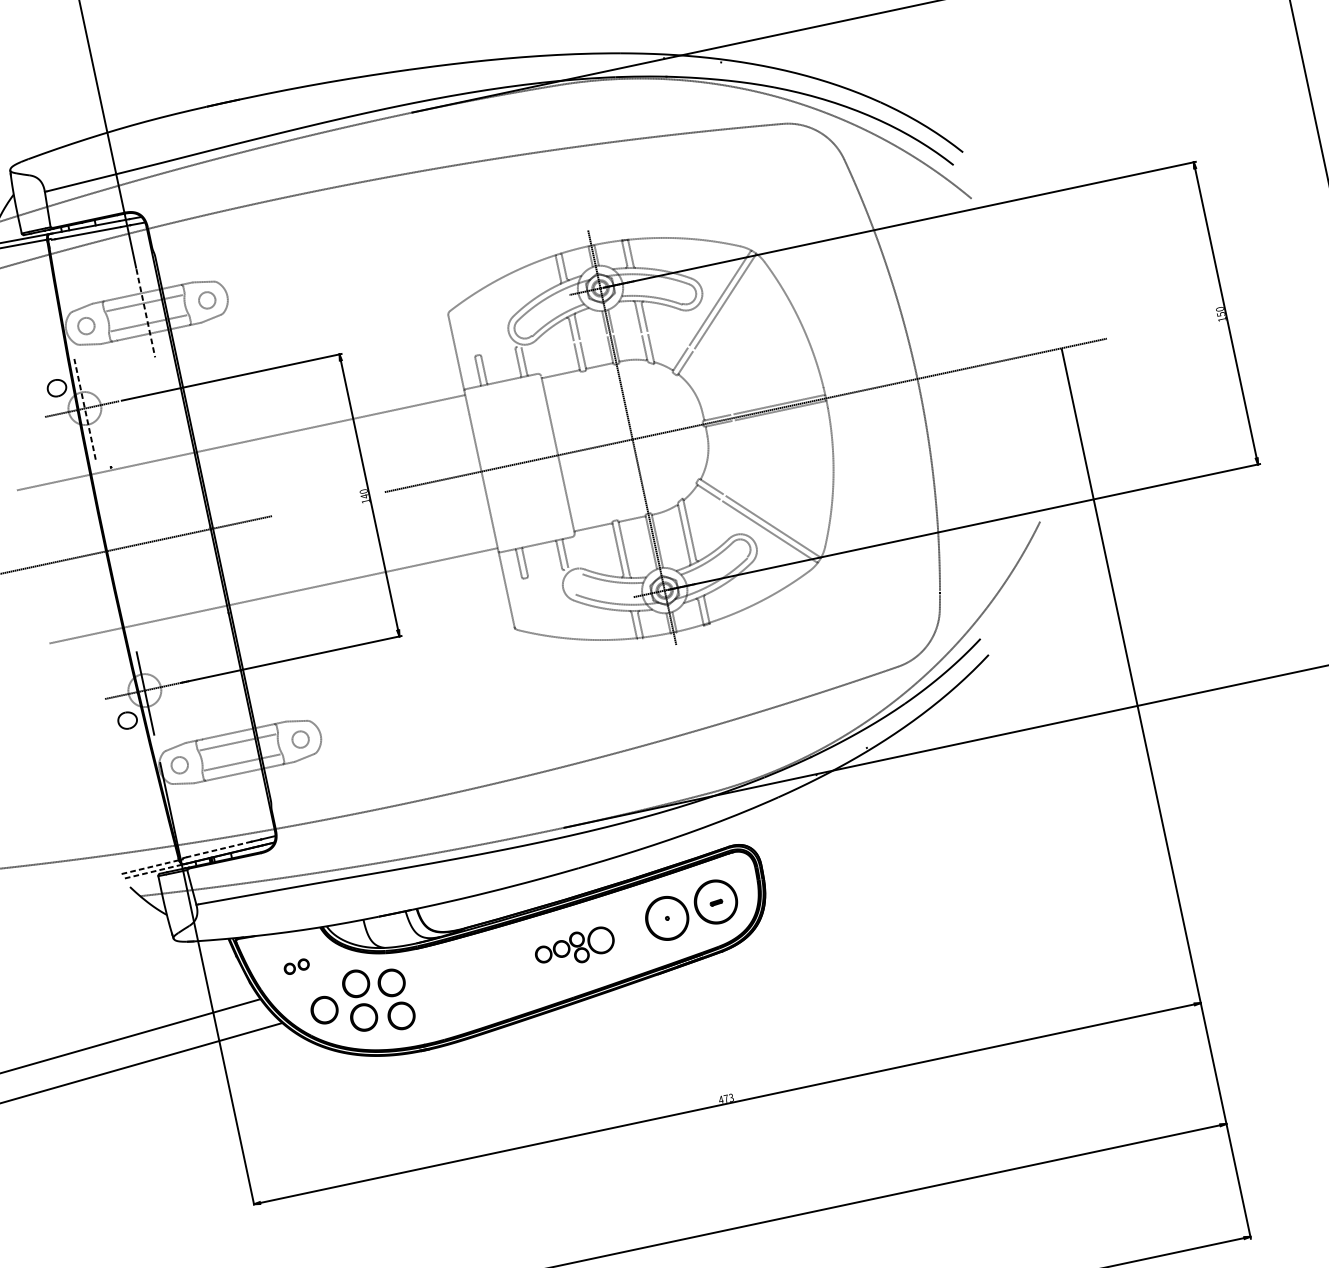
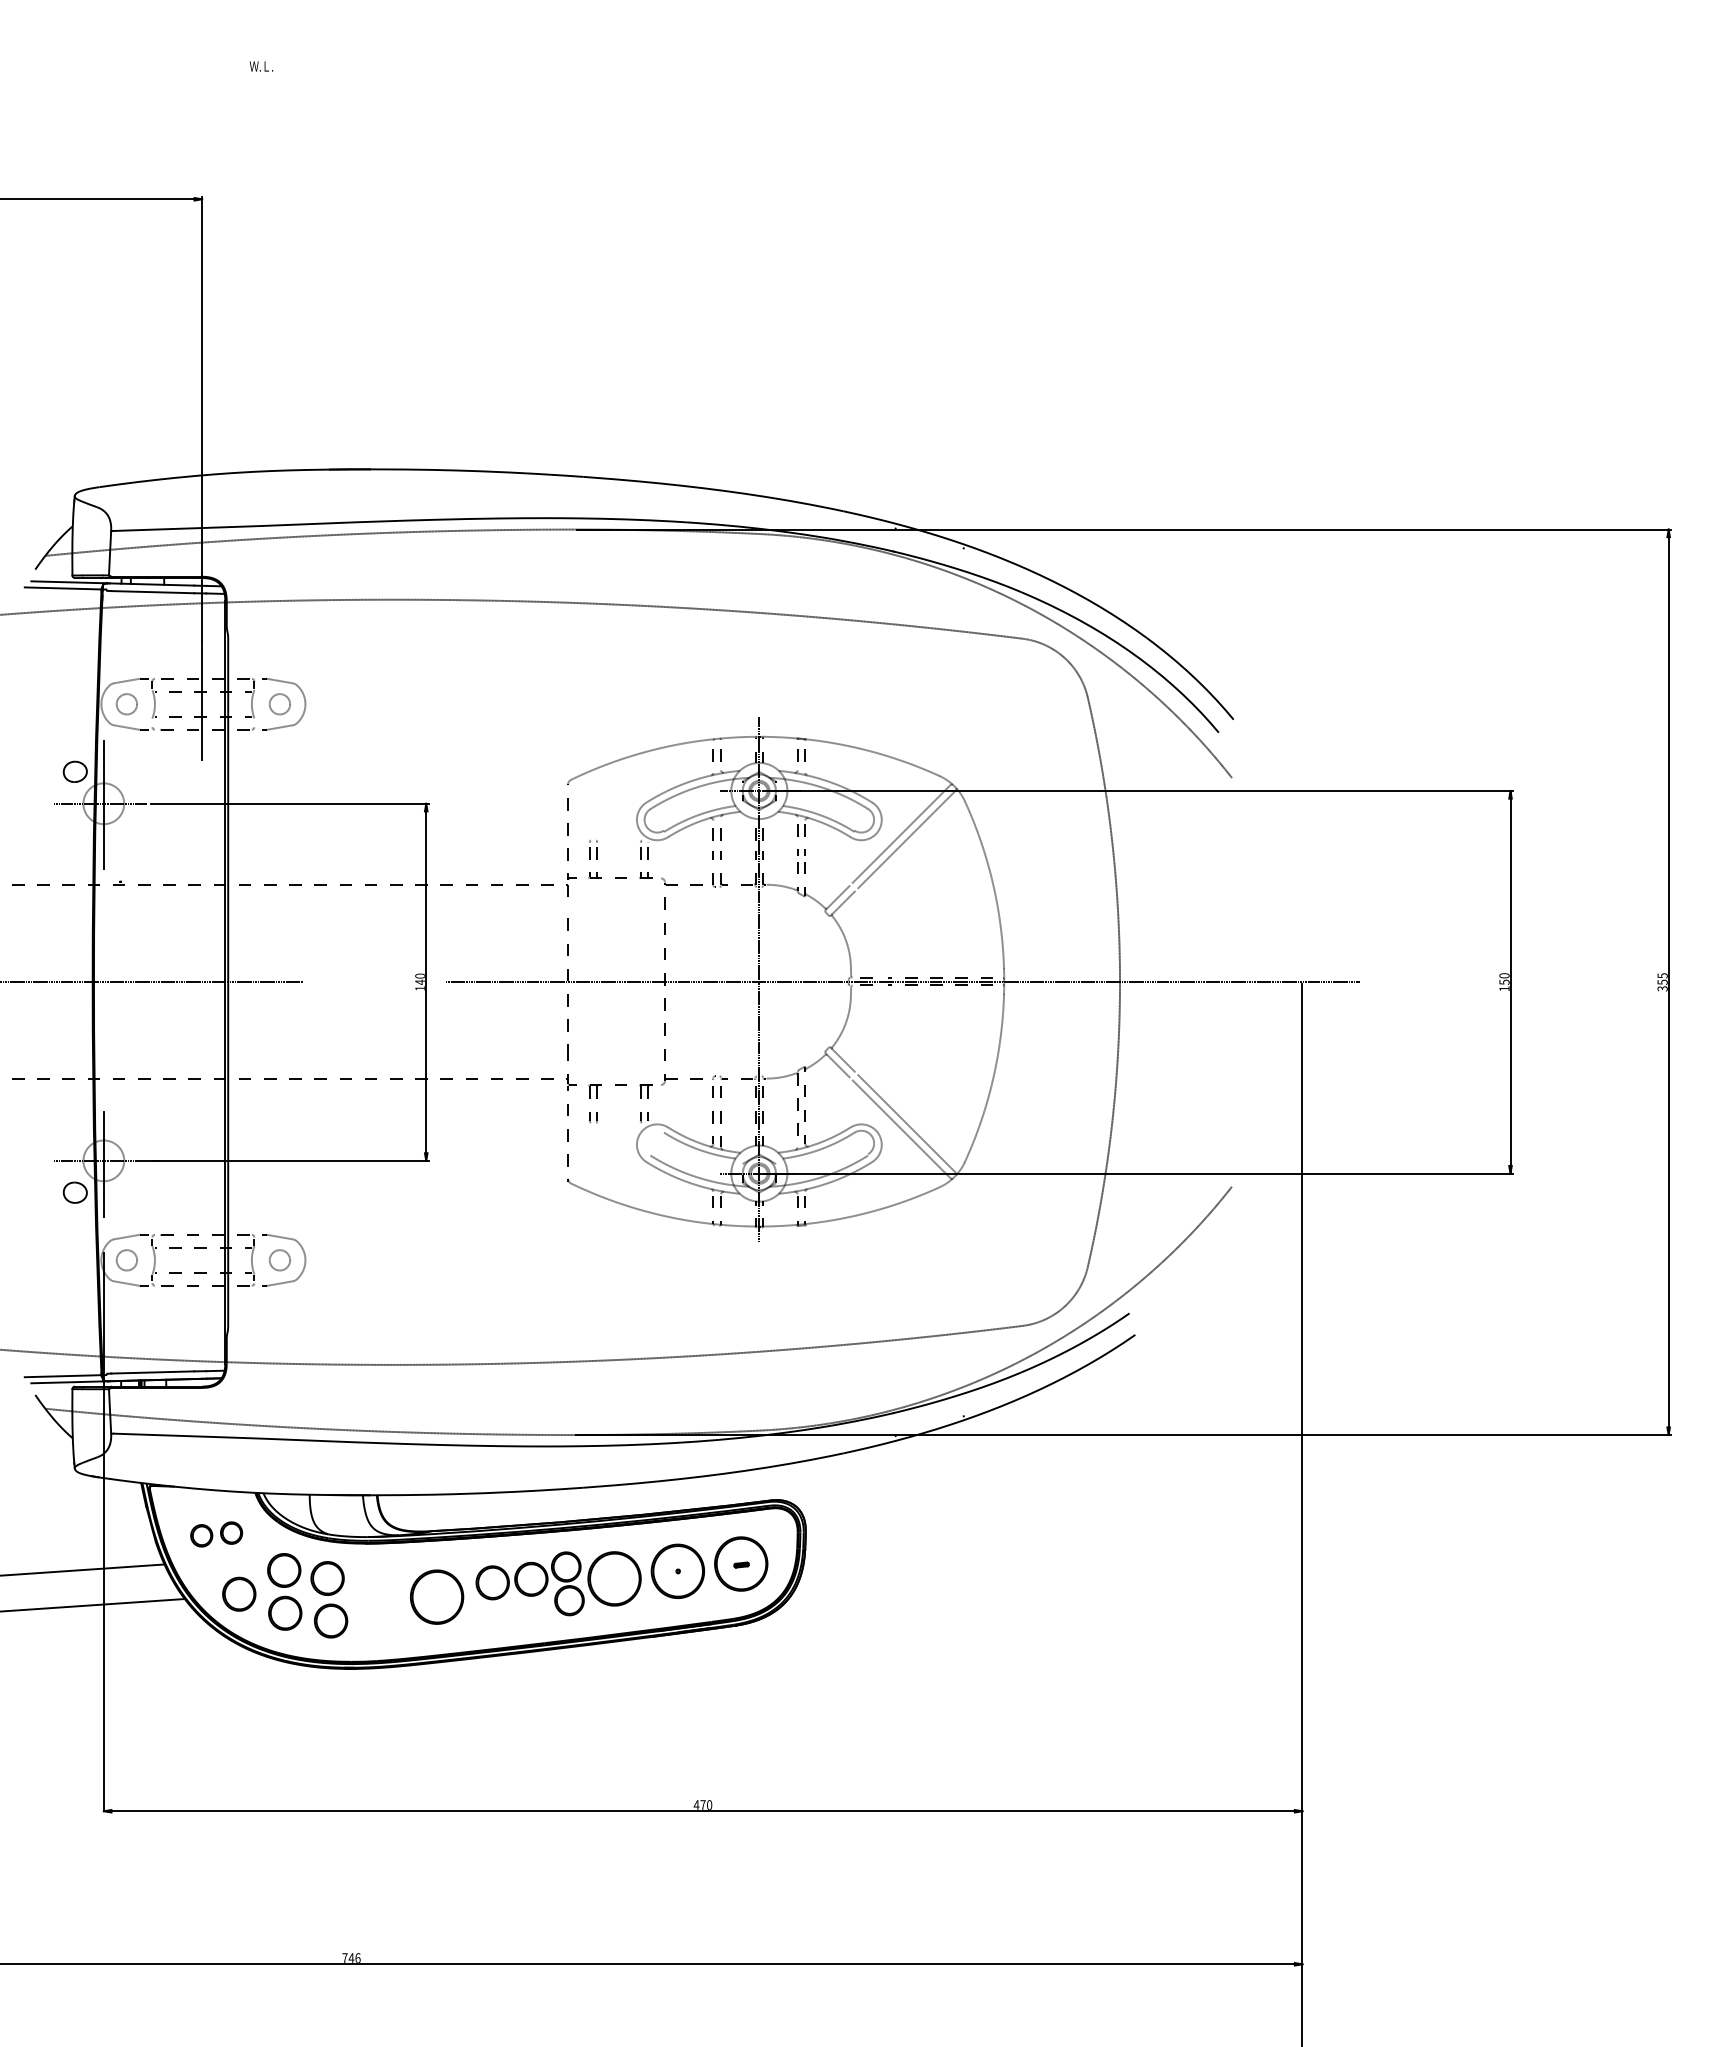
line: (146, 313) -> (202, 704), dashed -> solid
line: (84, 409) -> (103, 804), dashed -> solid
line: (218, 849) -> (152, 1372), dashed -> solid
line: (148, 867) -> (62, 1376), dashed -> solid
line: (153, 871) -> (67, 1382), dashed -> solid
part: (574, 948) -> (558, 1583), size x1.67
part: (296, 966) -> (216, 1534), size x1.67
part: (481, 978) -> (437, 1596), added
text: (731, 1097) -> (709, 1804), 473 -> 470

